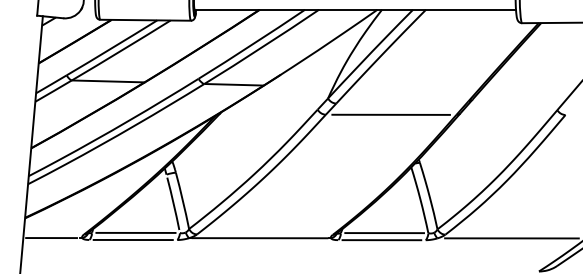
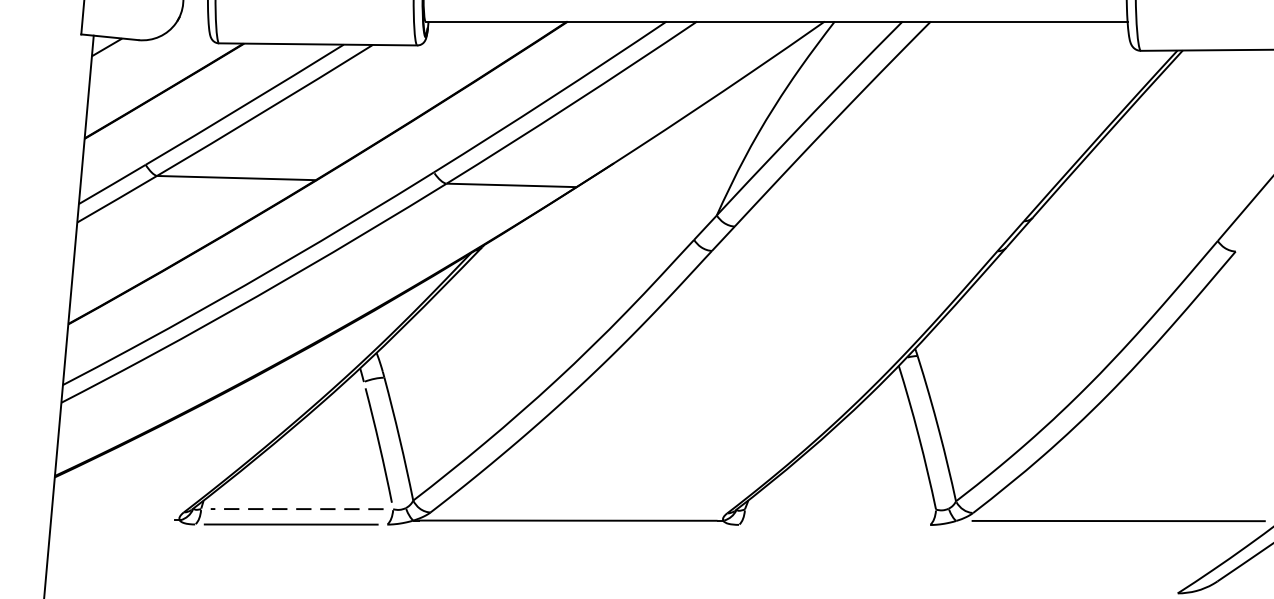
line: (390, 114) -> (853, 250), removed
line: (135, 232) -> (296, 508), solid -> dashed
line: (384, 233) -> (840, 510), removed
line: (51, 238) -> (112, 521), removed
line: (381, 240) -> (833, 525), removed

